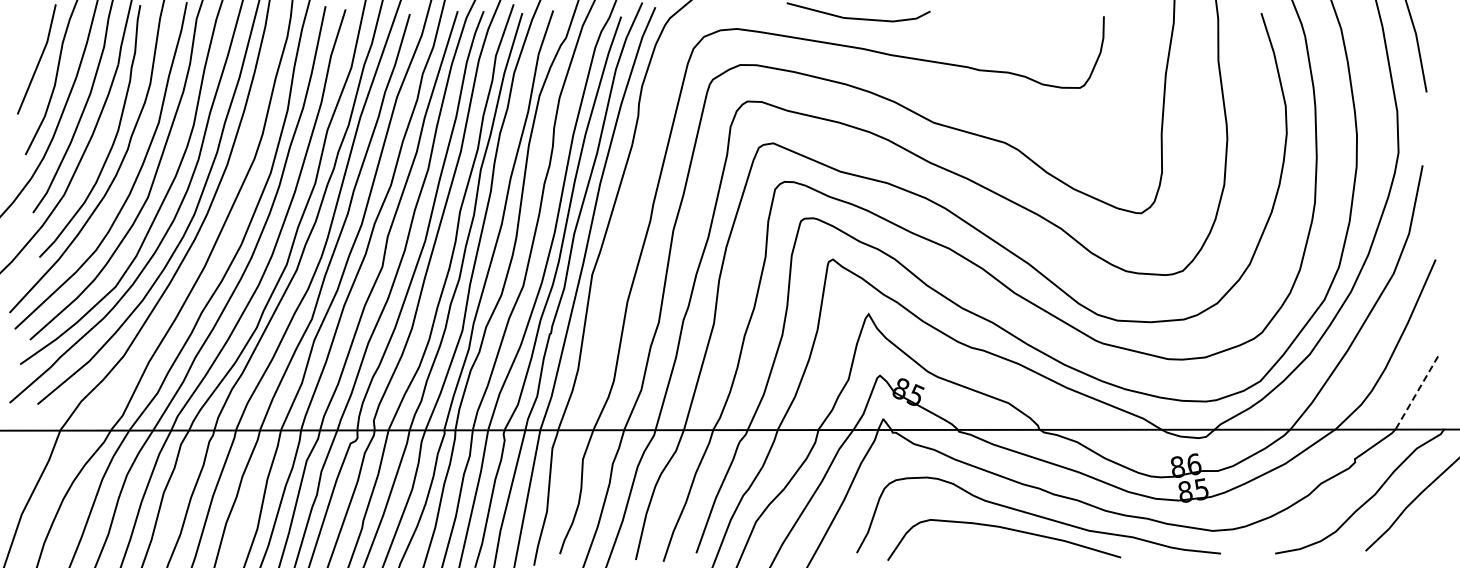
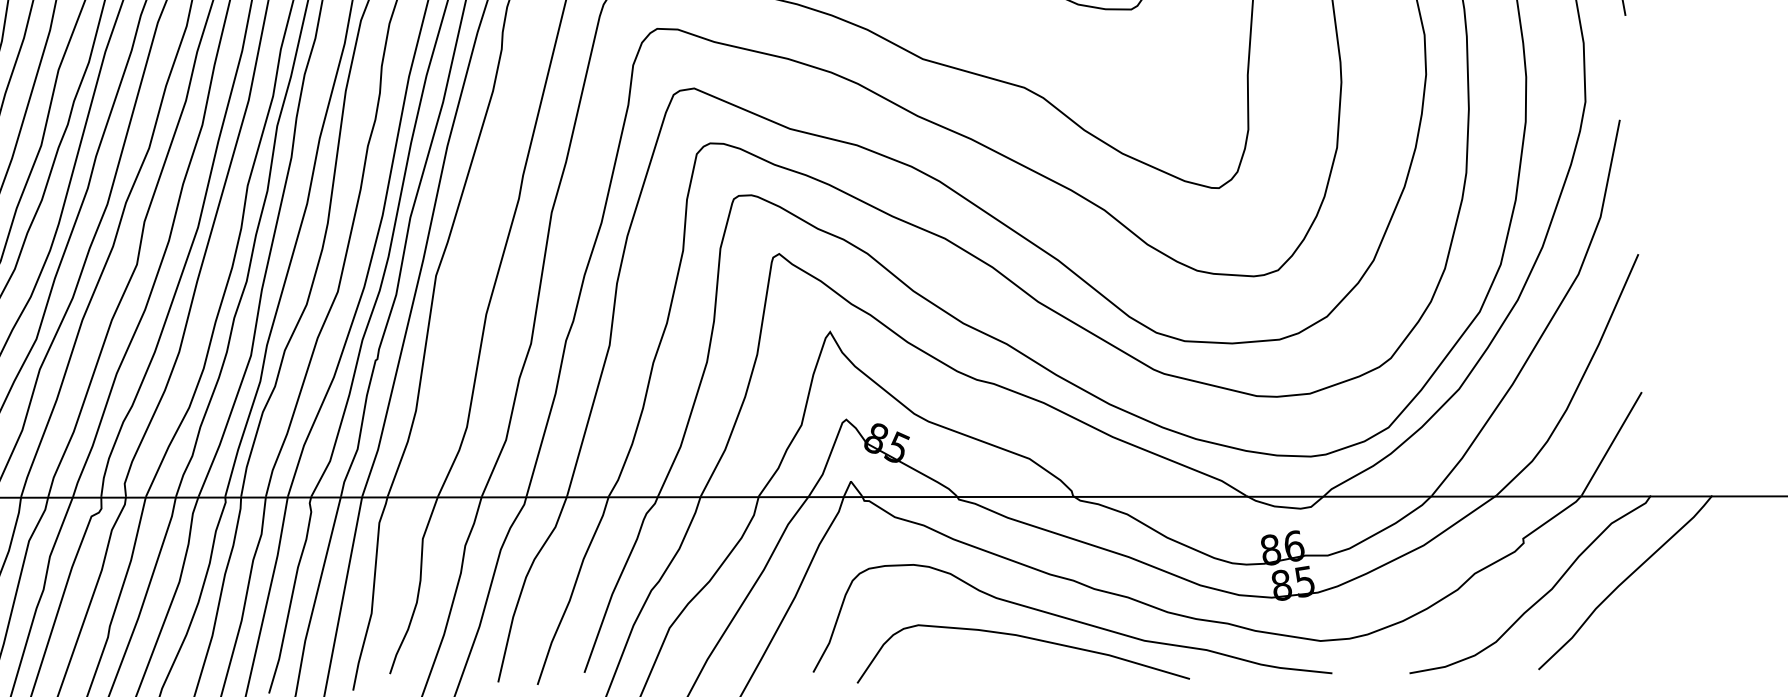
line: (1416, 393) -> (1611, 445), dashed -> solid

